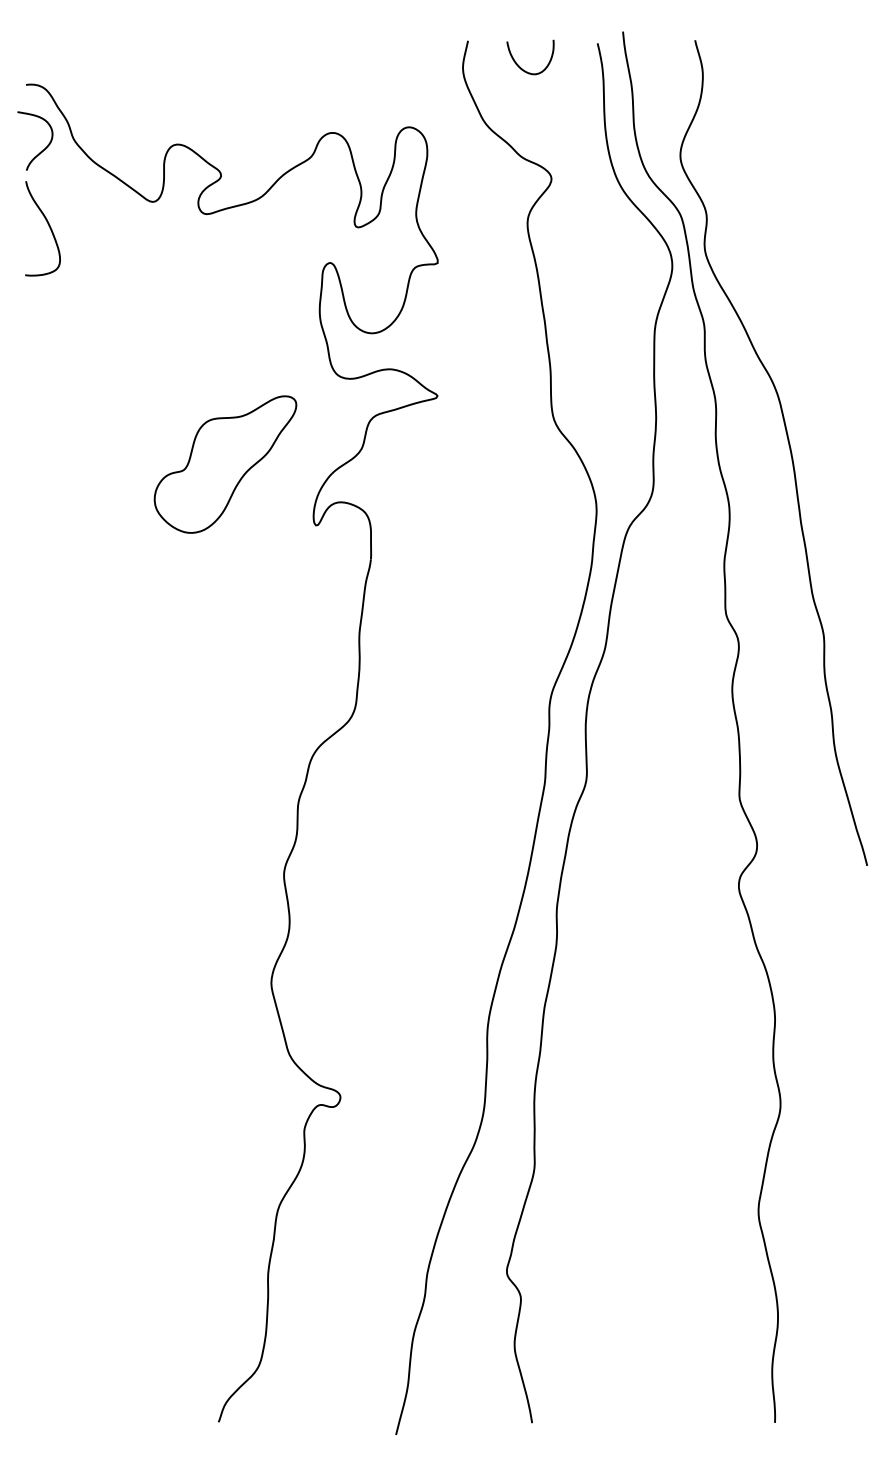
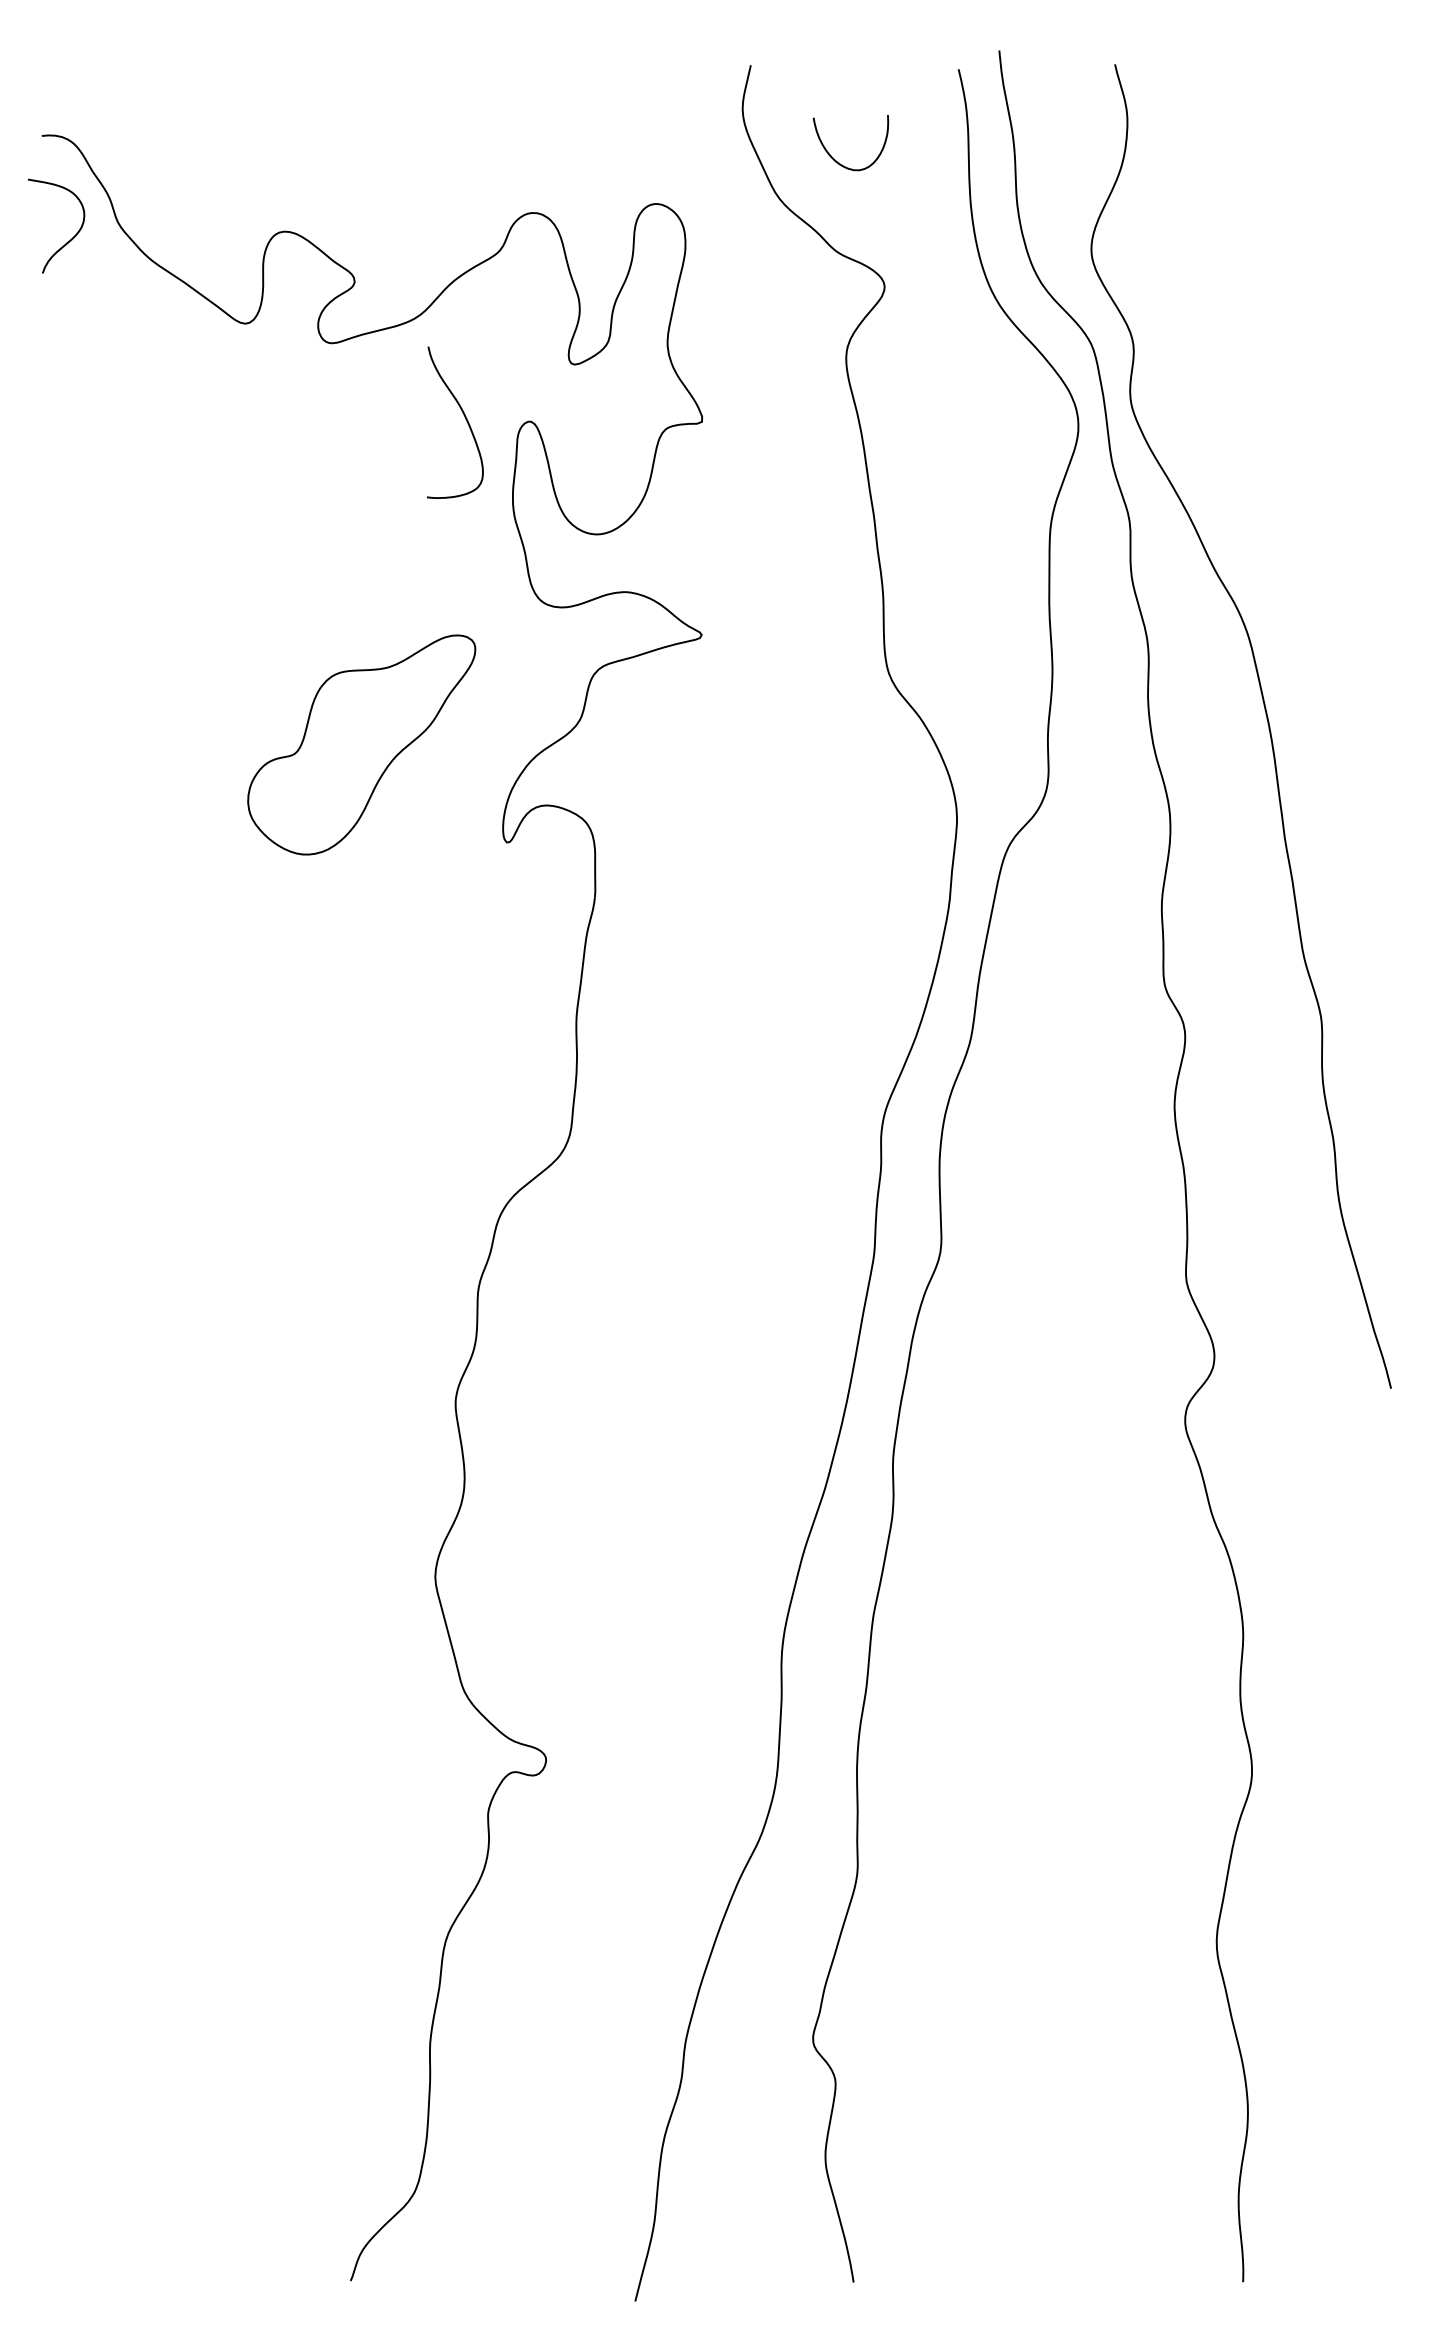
curve: (520, 66) -> (834, 157), moved
curve: (48, 226) -> (464, 419), moved

